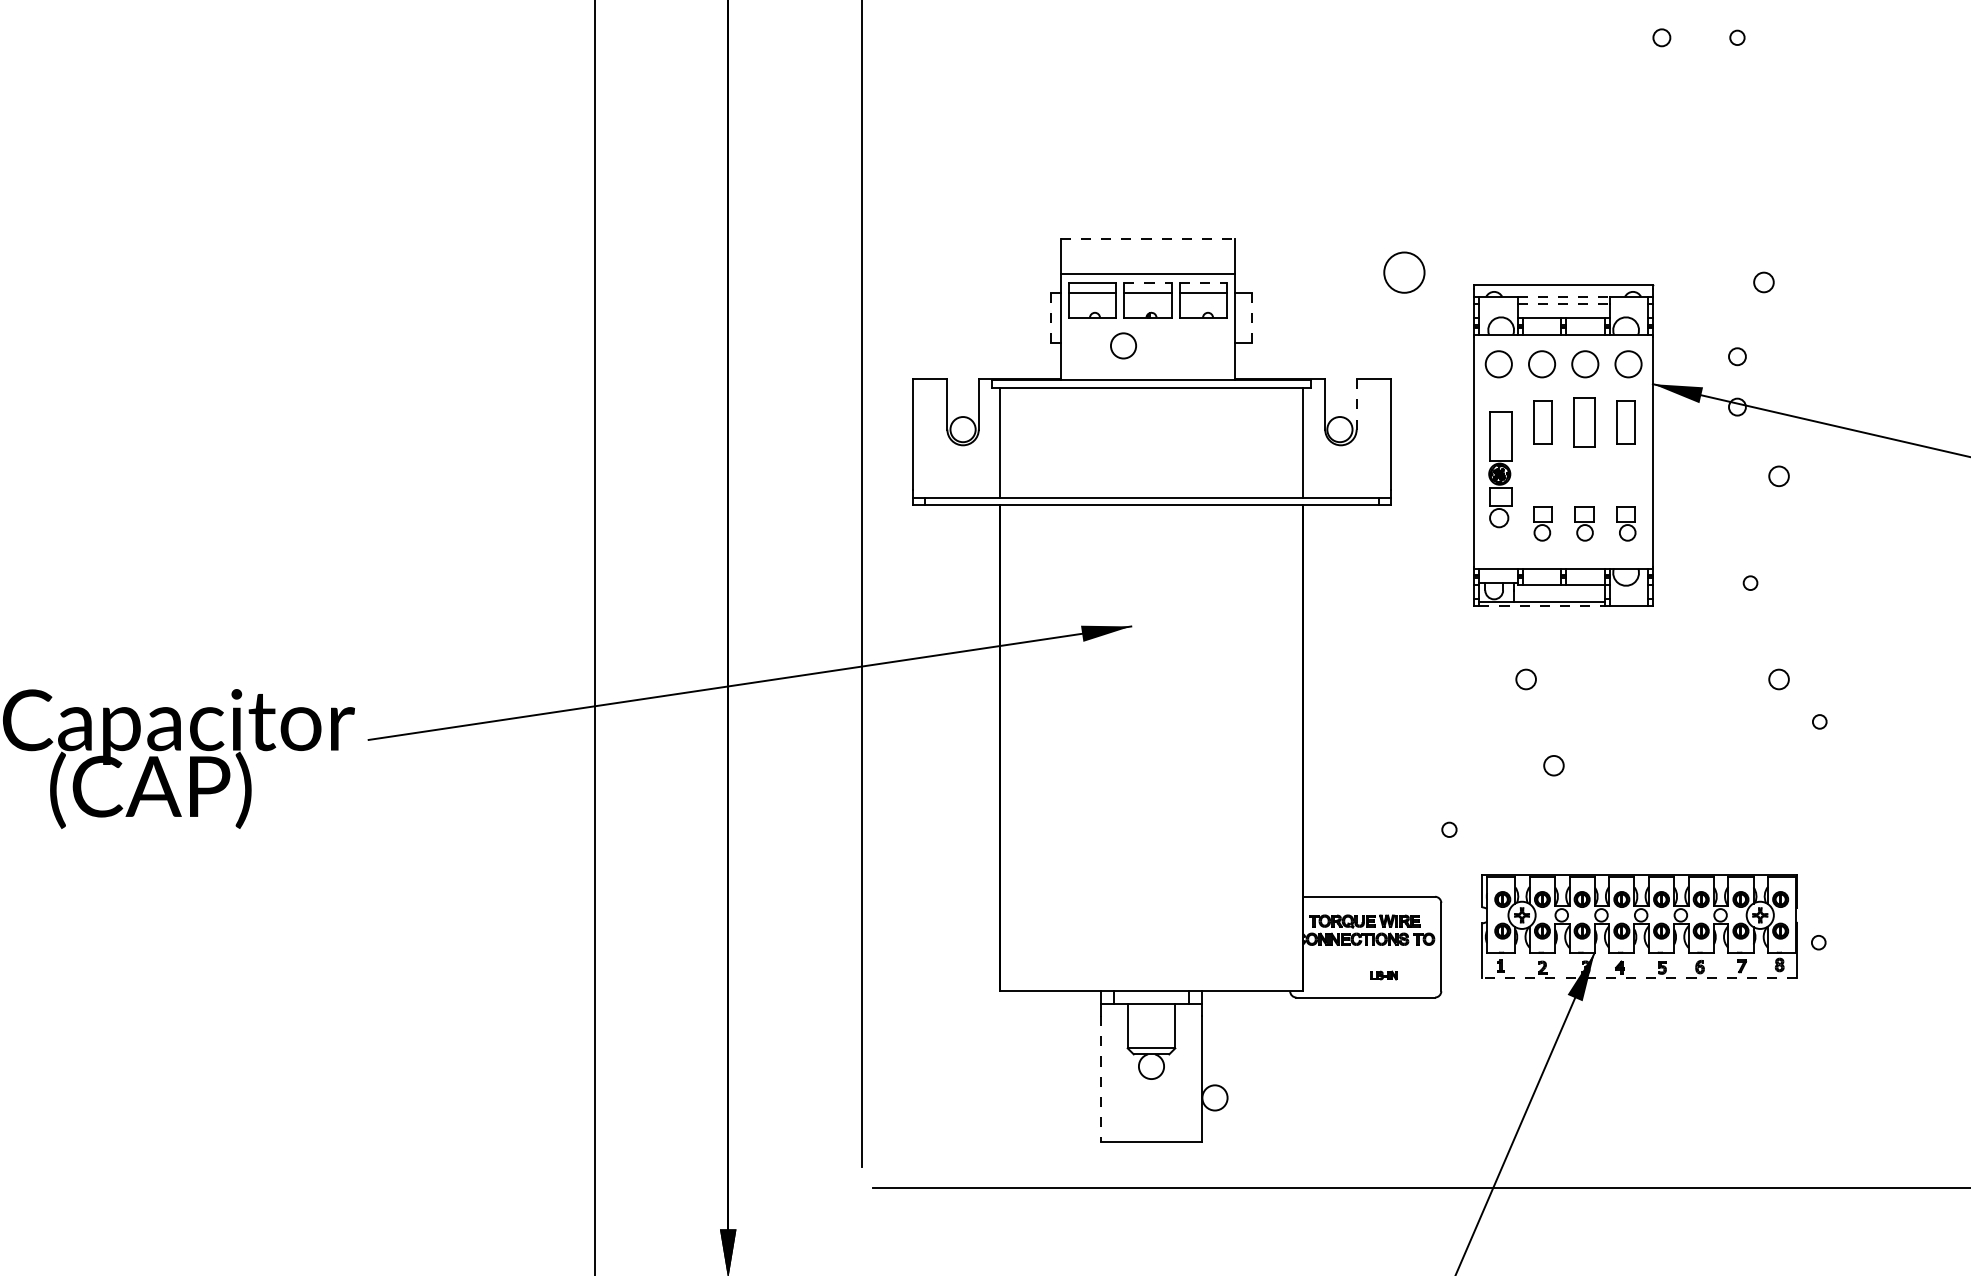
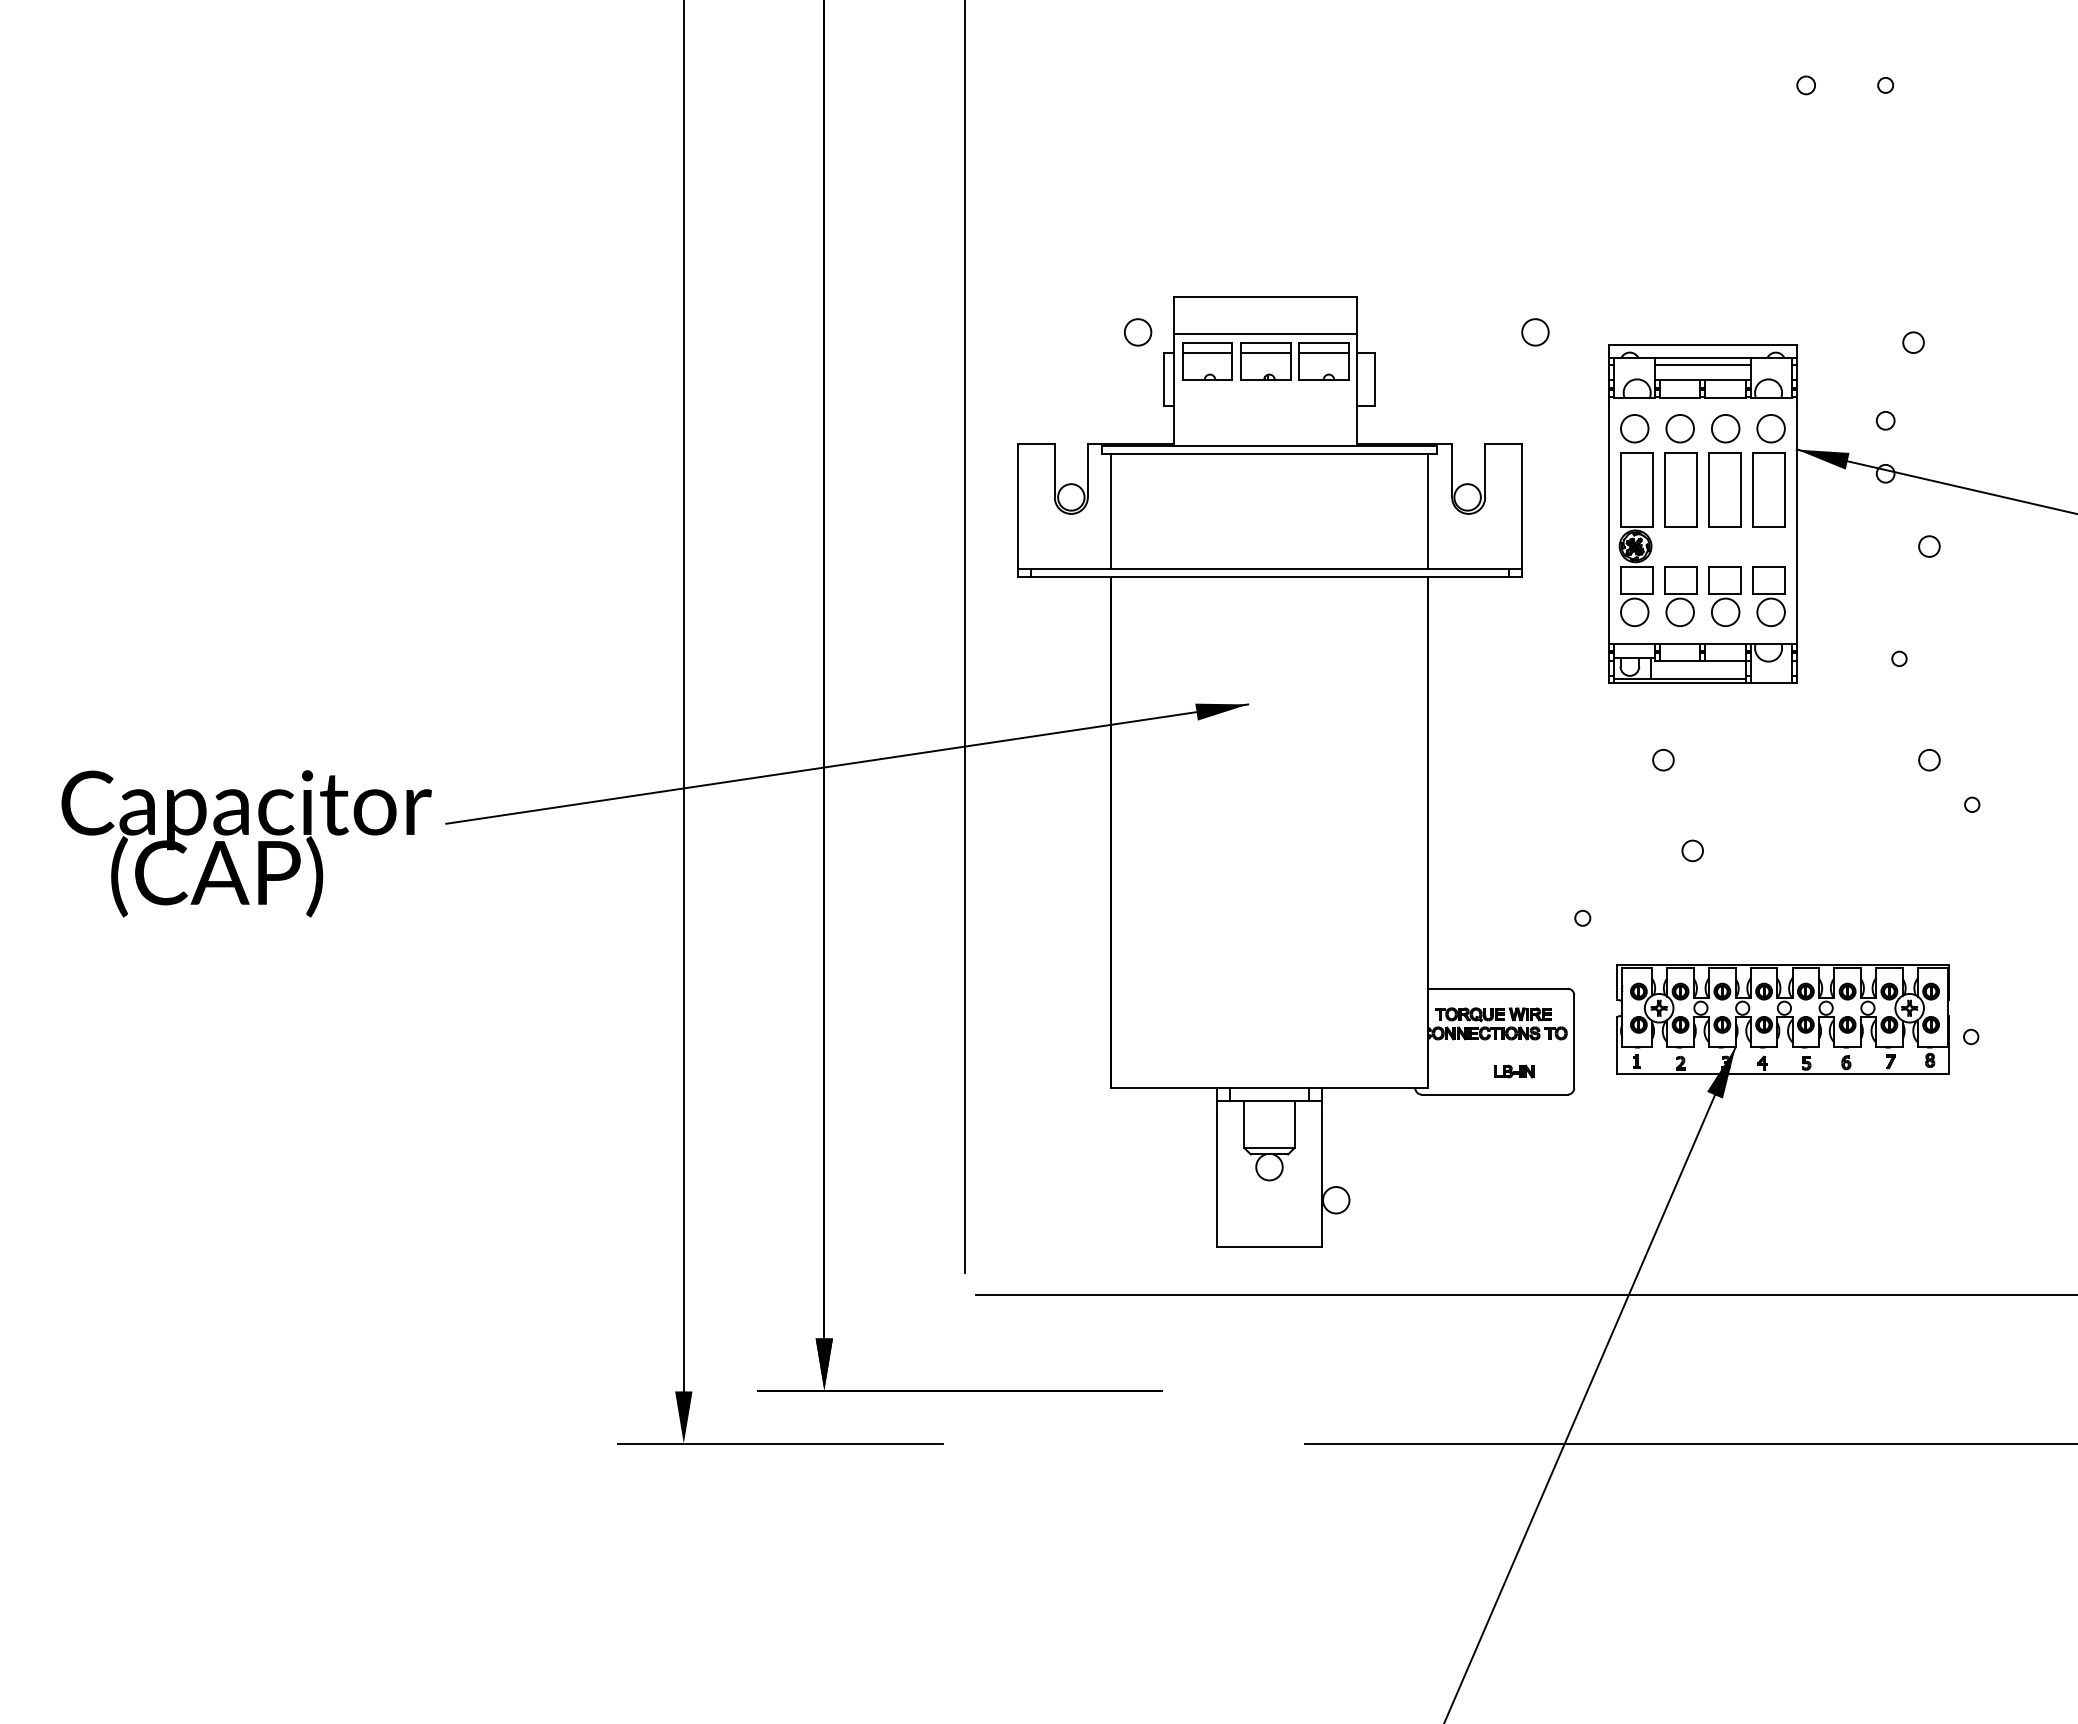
line: (1147, 239) -> (1265, 297), dashed -> solid
circle: (1404, 272) -> (1535, 332), size x0.62
line: (1147, 282) -> (1265, 342), dashed -> solid
line: (1203, 282) -> (1324, 342), dashed -> solid
line: (1564, 296) -> (1703, 357), dashed -> solid
line: (1564, 304) -> (1703, 365), dashed -> solid
line: (1050, 317) -> (1163, 379), dashed -> solid
line: (1252, 318) -> (1375, 380), dashed -> solid
circle: (1123, 346) -> (1138, 332), moved
line: (1356, 404) -> (1485, 471), dashed -> solid
part: (1542, 422) -> (1680, 489), size x1.67
part: (1584, 422) -> (1724, 489), size x1.43
part: (1626, 422) -> (1768, 489), size x1.67
part: (1499, 469) -> (1635, 539), size x1.43
part: (1542, 523) -> (1680, 596), size x1.67
part: (1584, 523) -> (1724, 596), size x1.67
part: (1626, 523) -> (1768, 596), size x1.67
line: (1542, 606) -> (1680, 683), dashed -> solid
part: (1384, 975) -> (1514, 1071), size x1.43
line: (1640, 978) -> (1783, 1074), dashed -> solid
line: (1101, 1079) -> (1216, 1180), dashed -> solid

